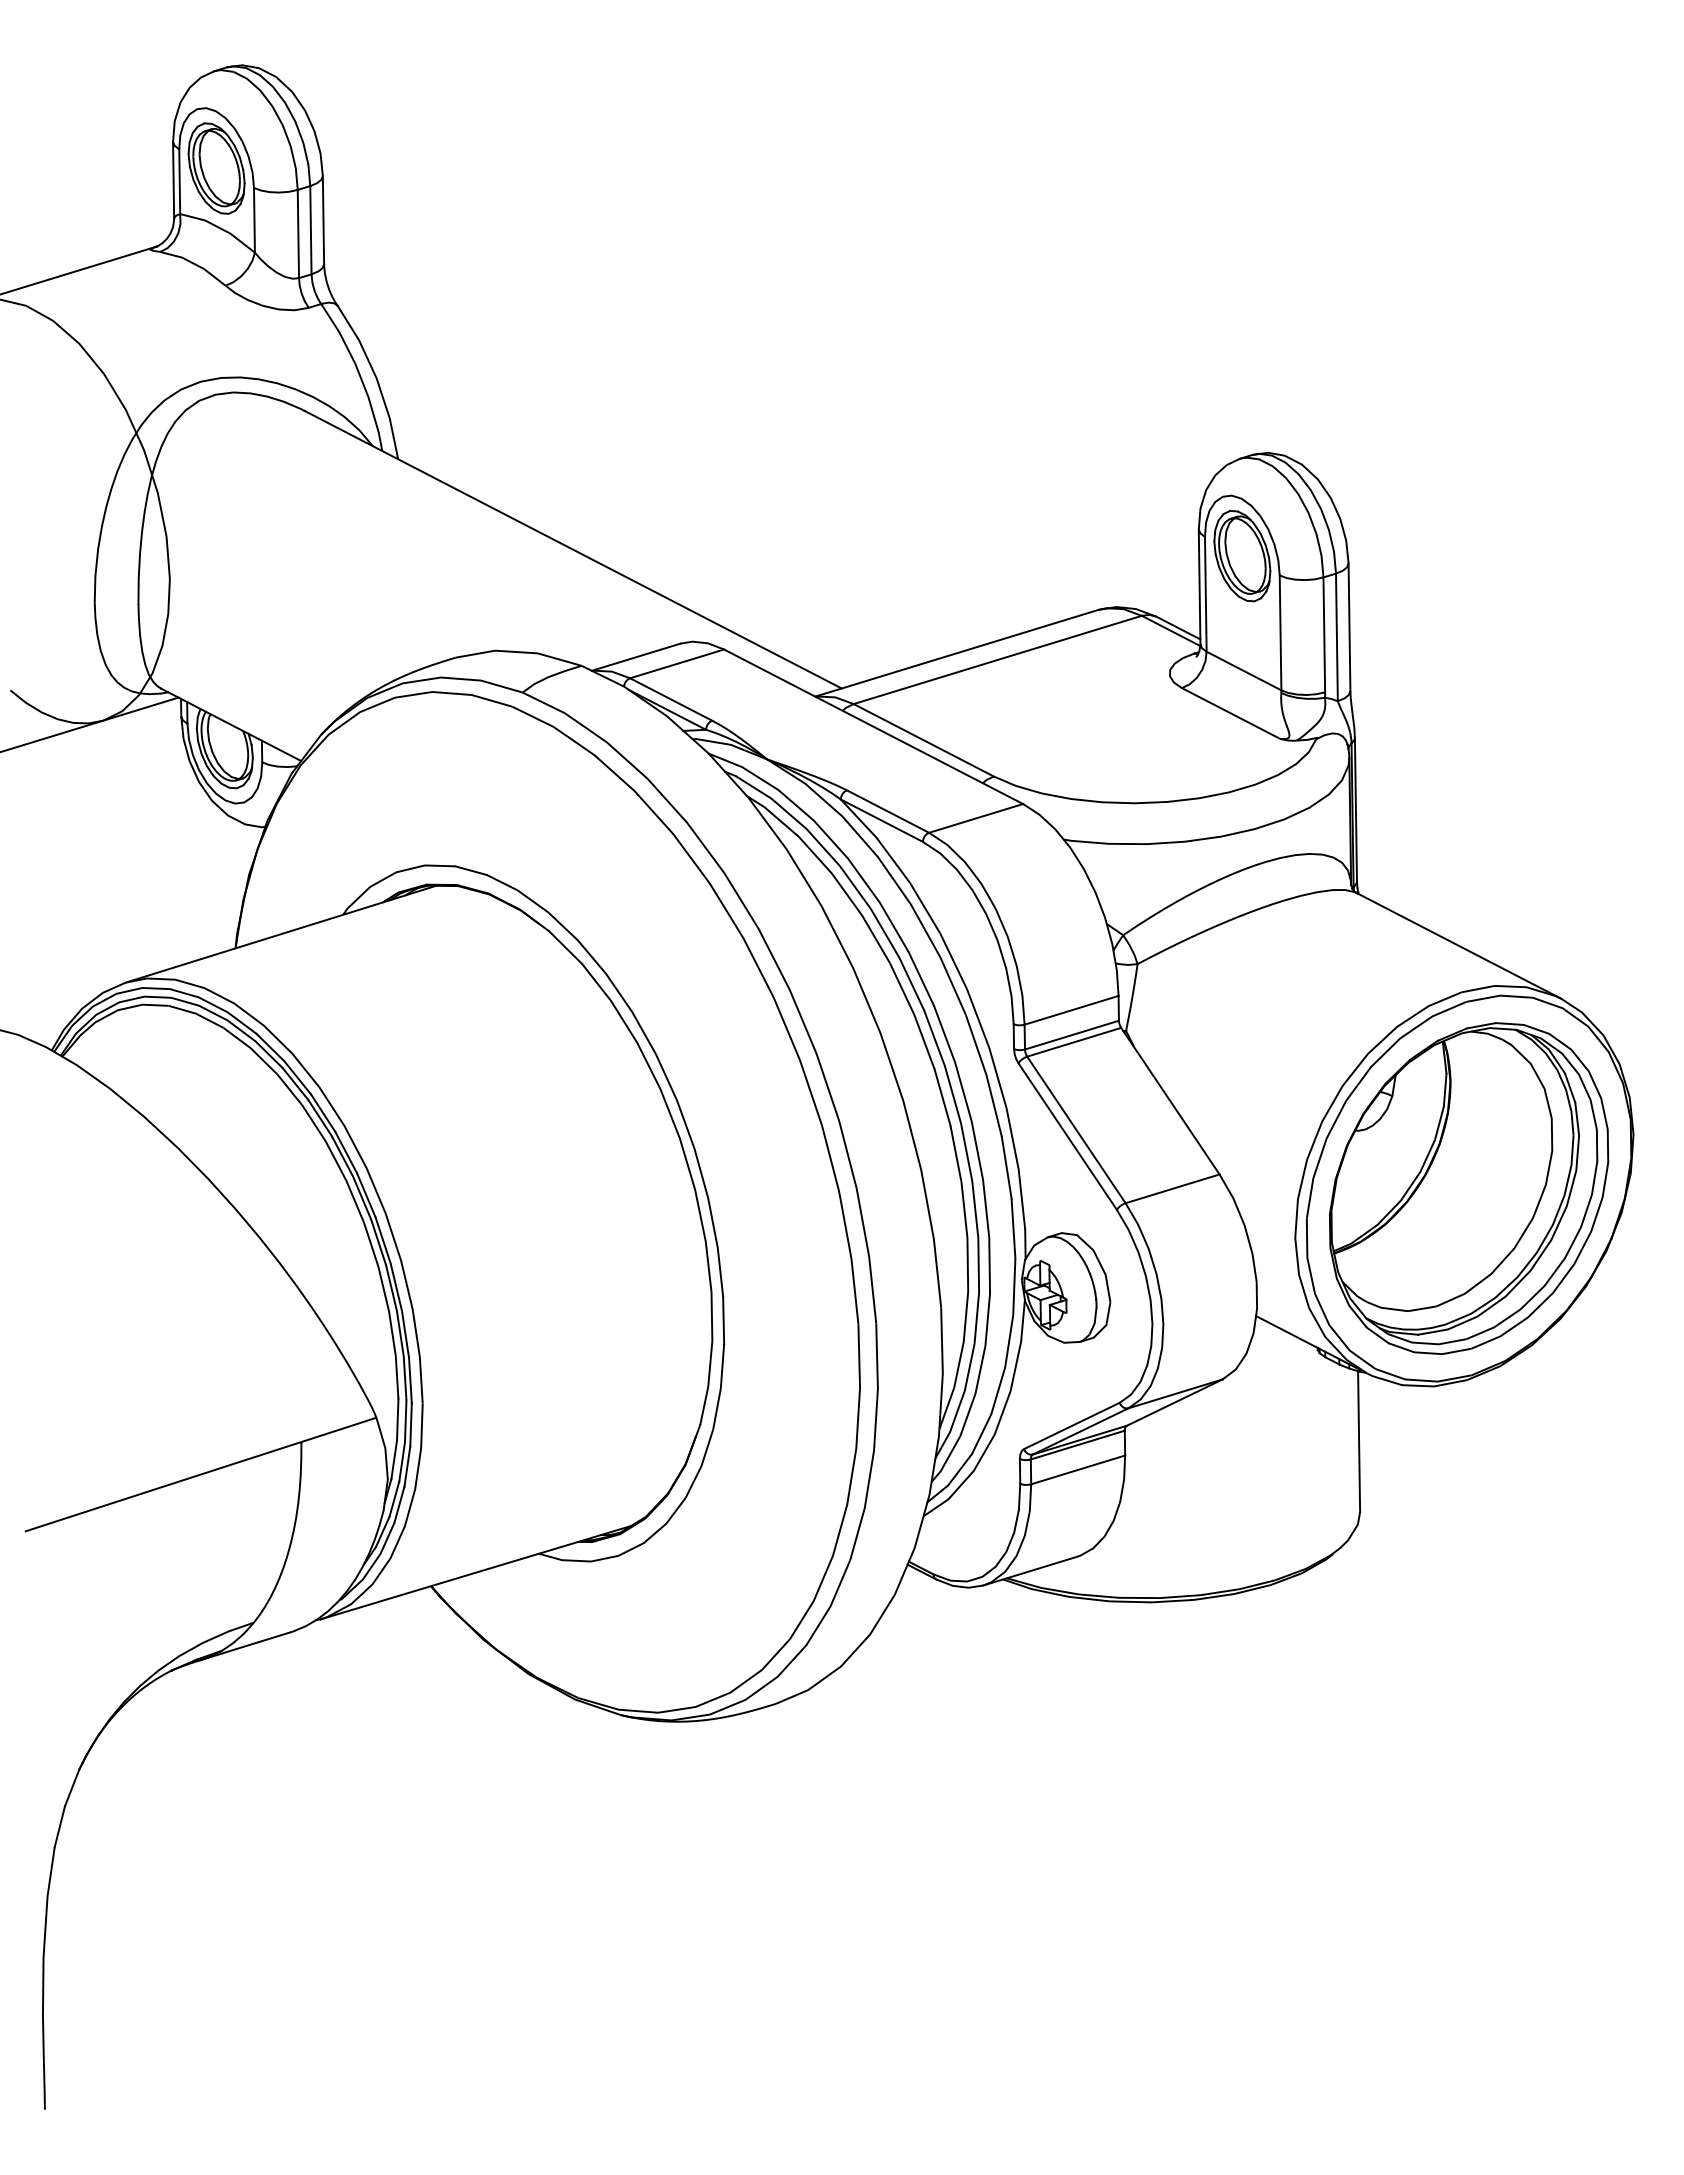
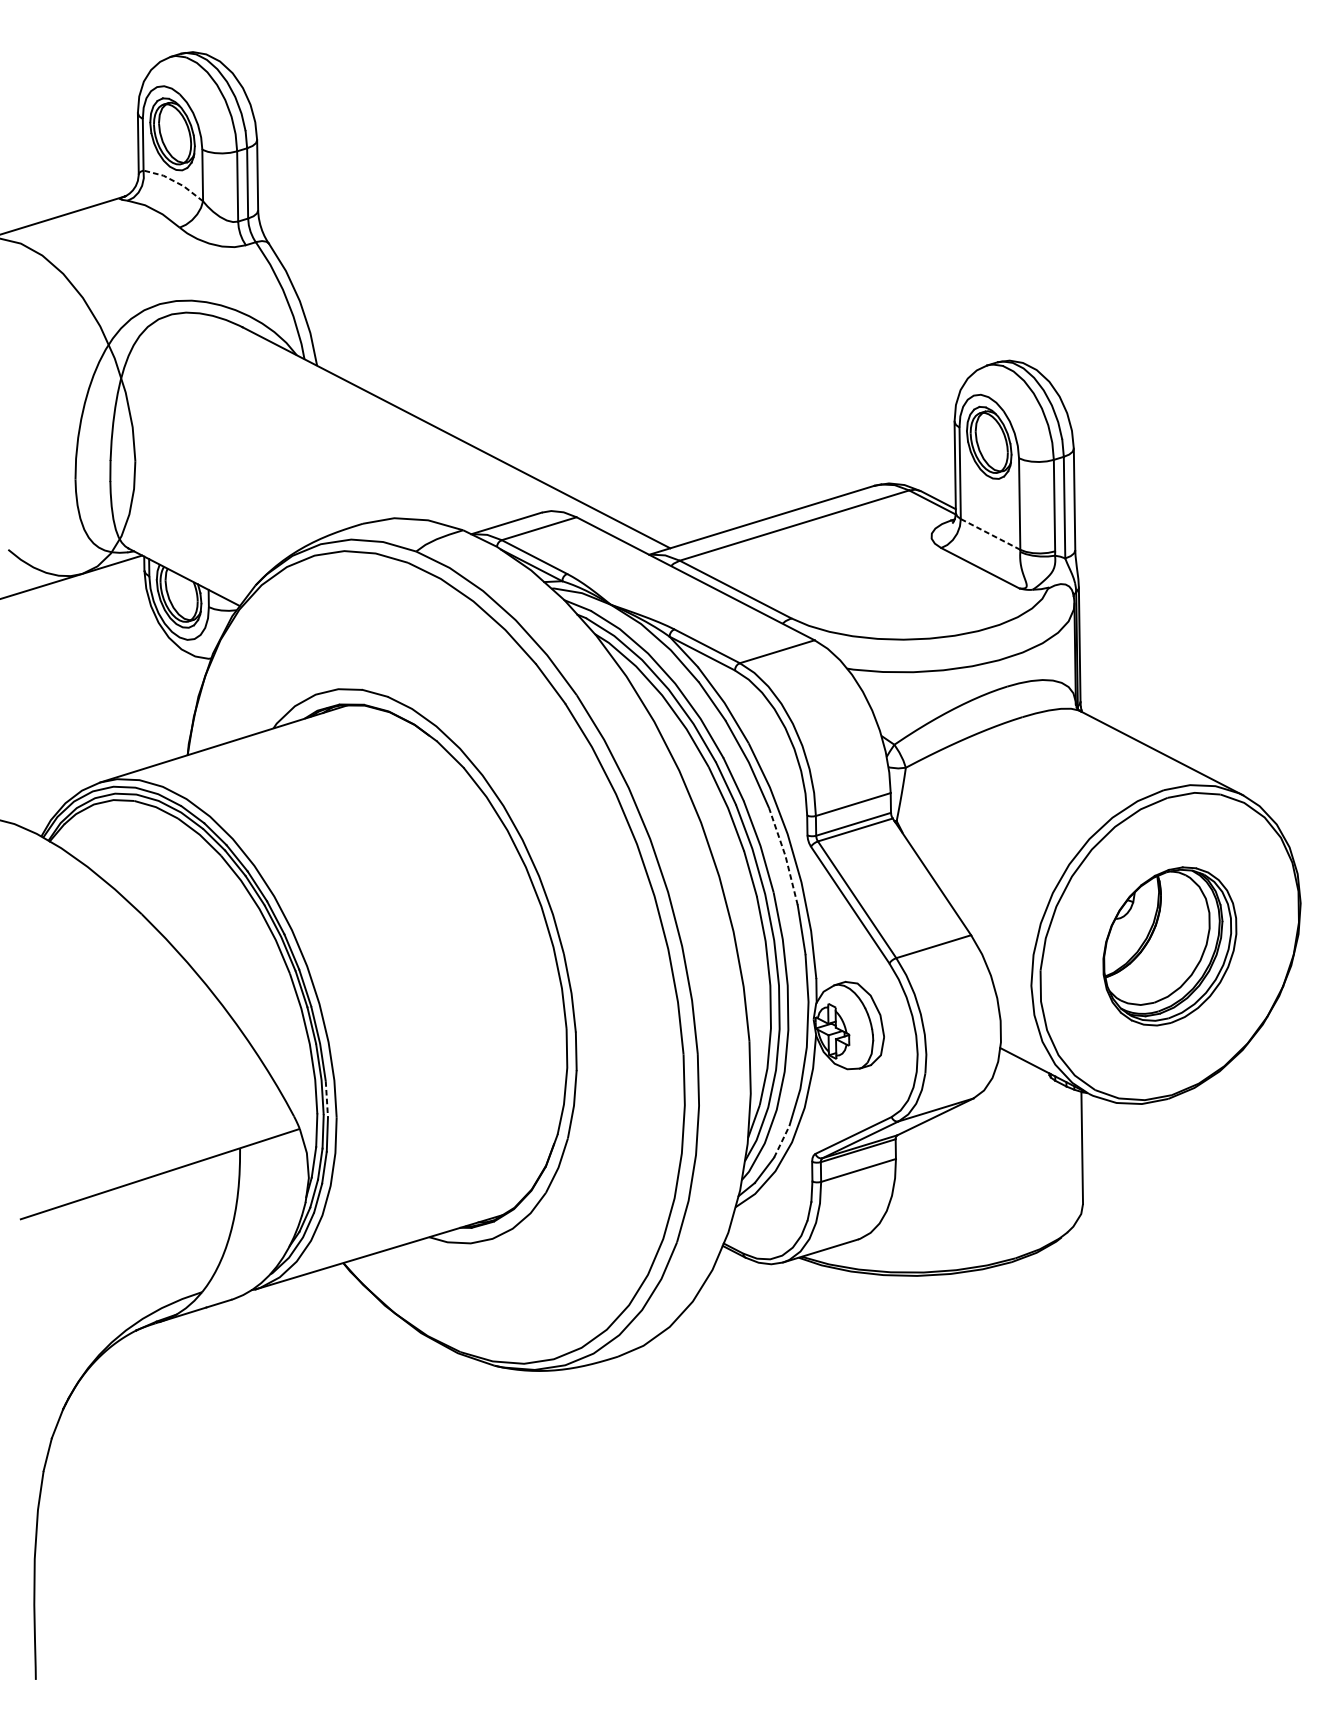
line: (220, 228) -> (175, 182), solid -> dashed
line: (1243, 670) -> (990, 533), solid -> dashed
line: (986, 1075) -> (785, 856), solid -> dashed
part: (1469, 1188) -> (1170, 946), size x0.6
line: (410, 1380) -> (326, 1099), solid -> dashed
line: (981, 1433) -> (781, 1141), solid -> dashed

